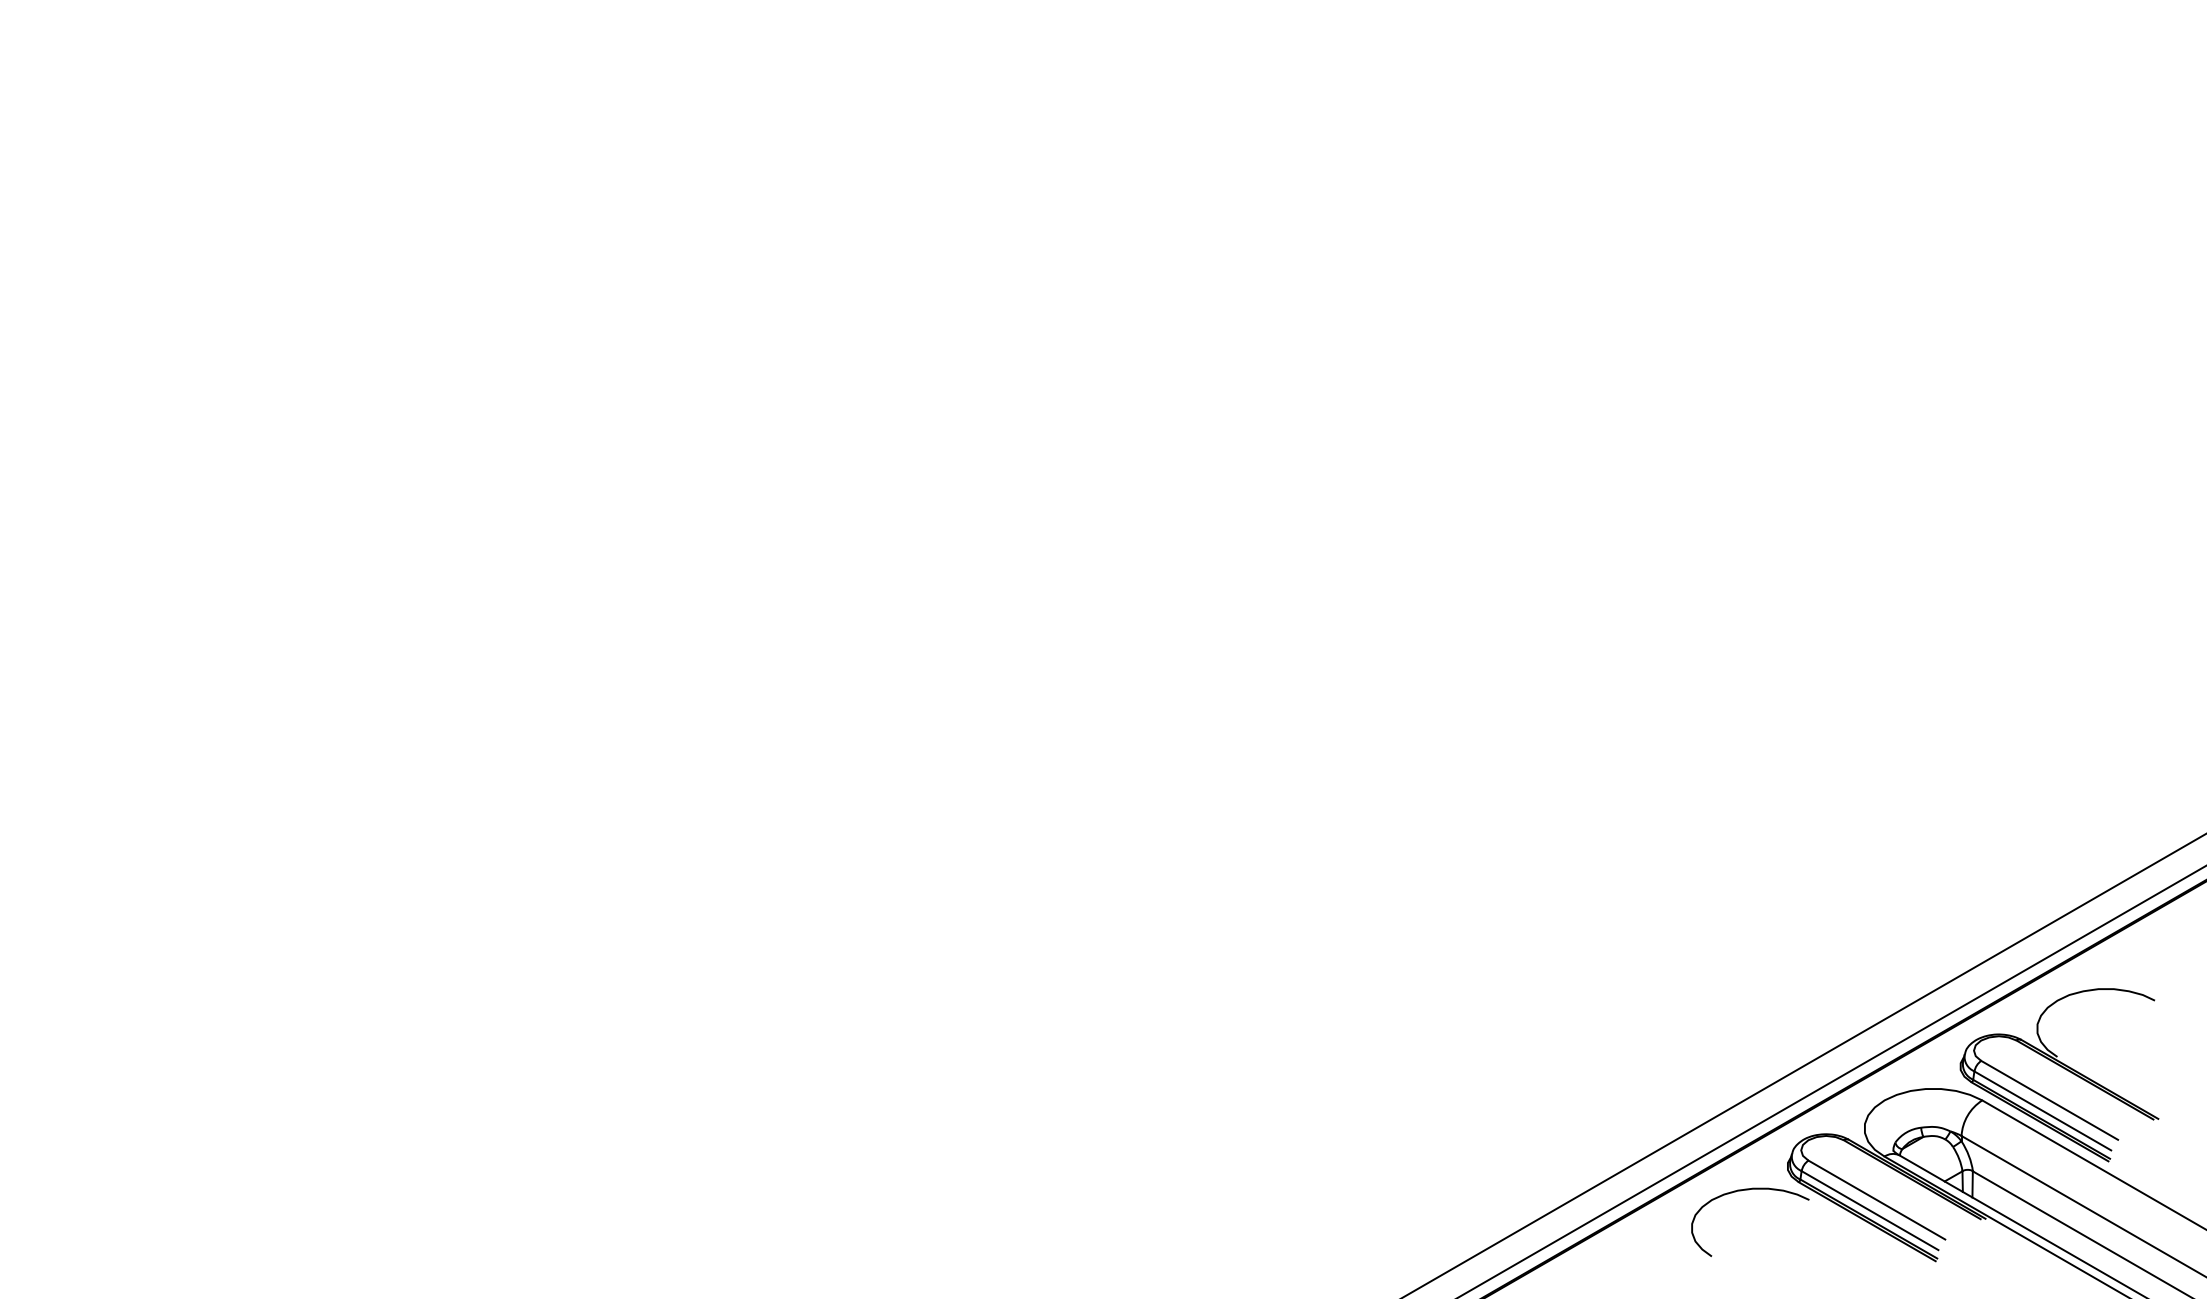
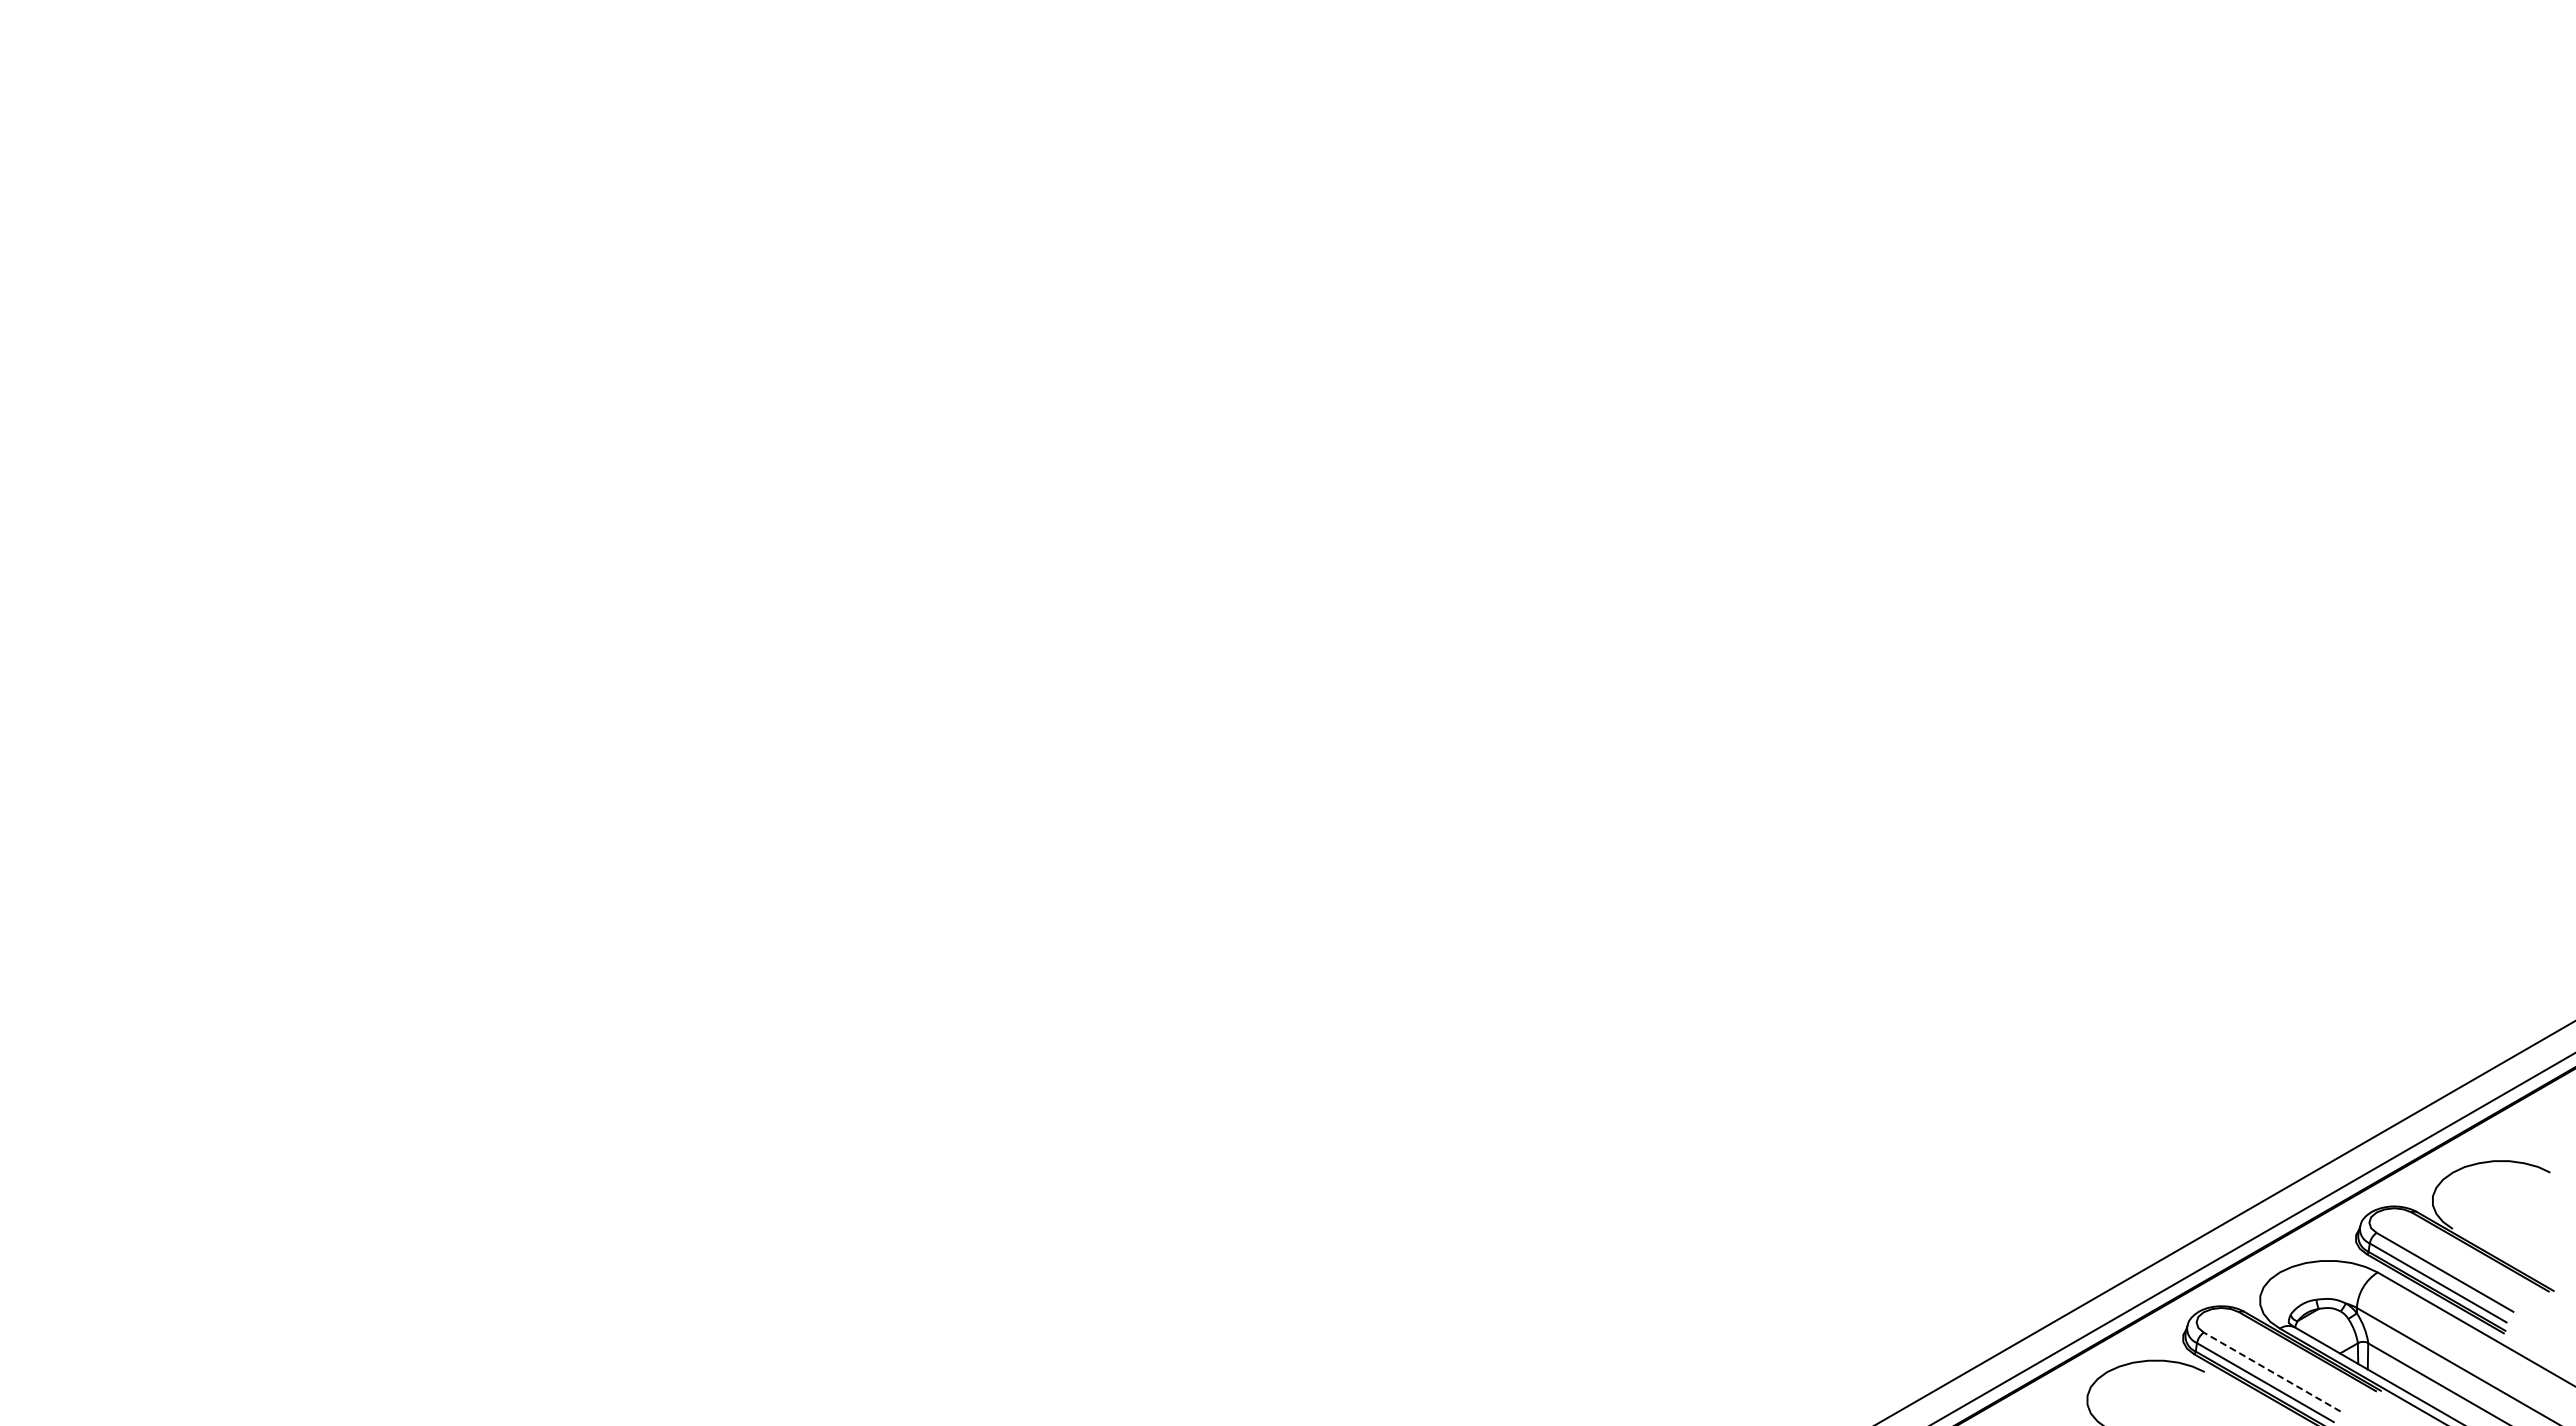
line: (1877, 1200) -> (2272, 1372), solid -> dashed

